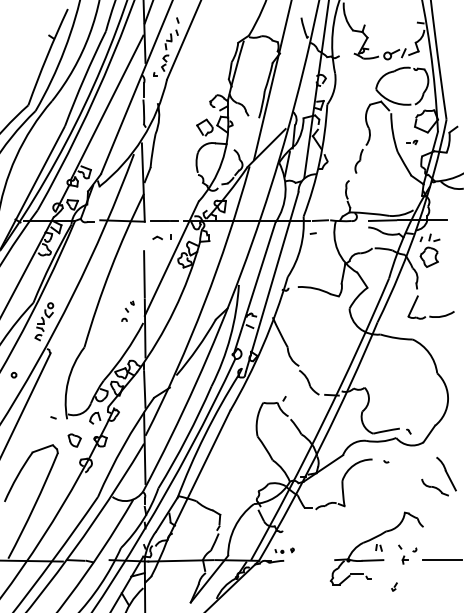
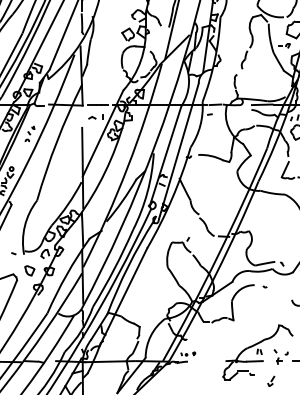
part: (412, 142) -> (284, 45), size x1.43
part: (127, 310) -> (29, 133), moved
part: (394, 586) -> (271, 381), size x1.67

